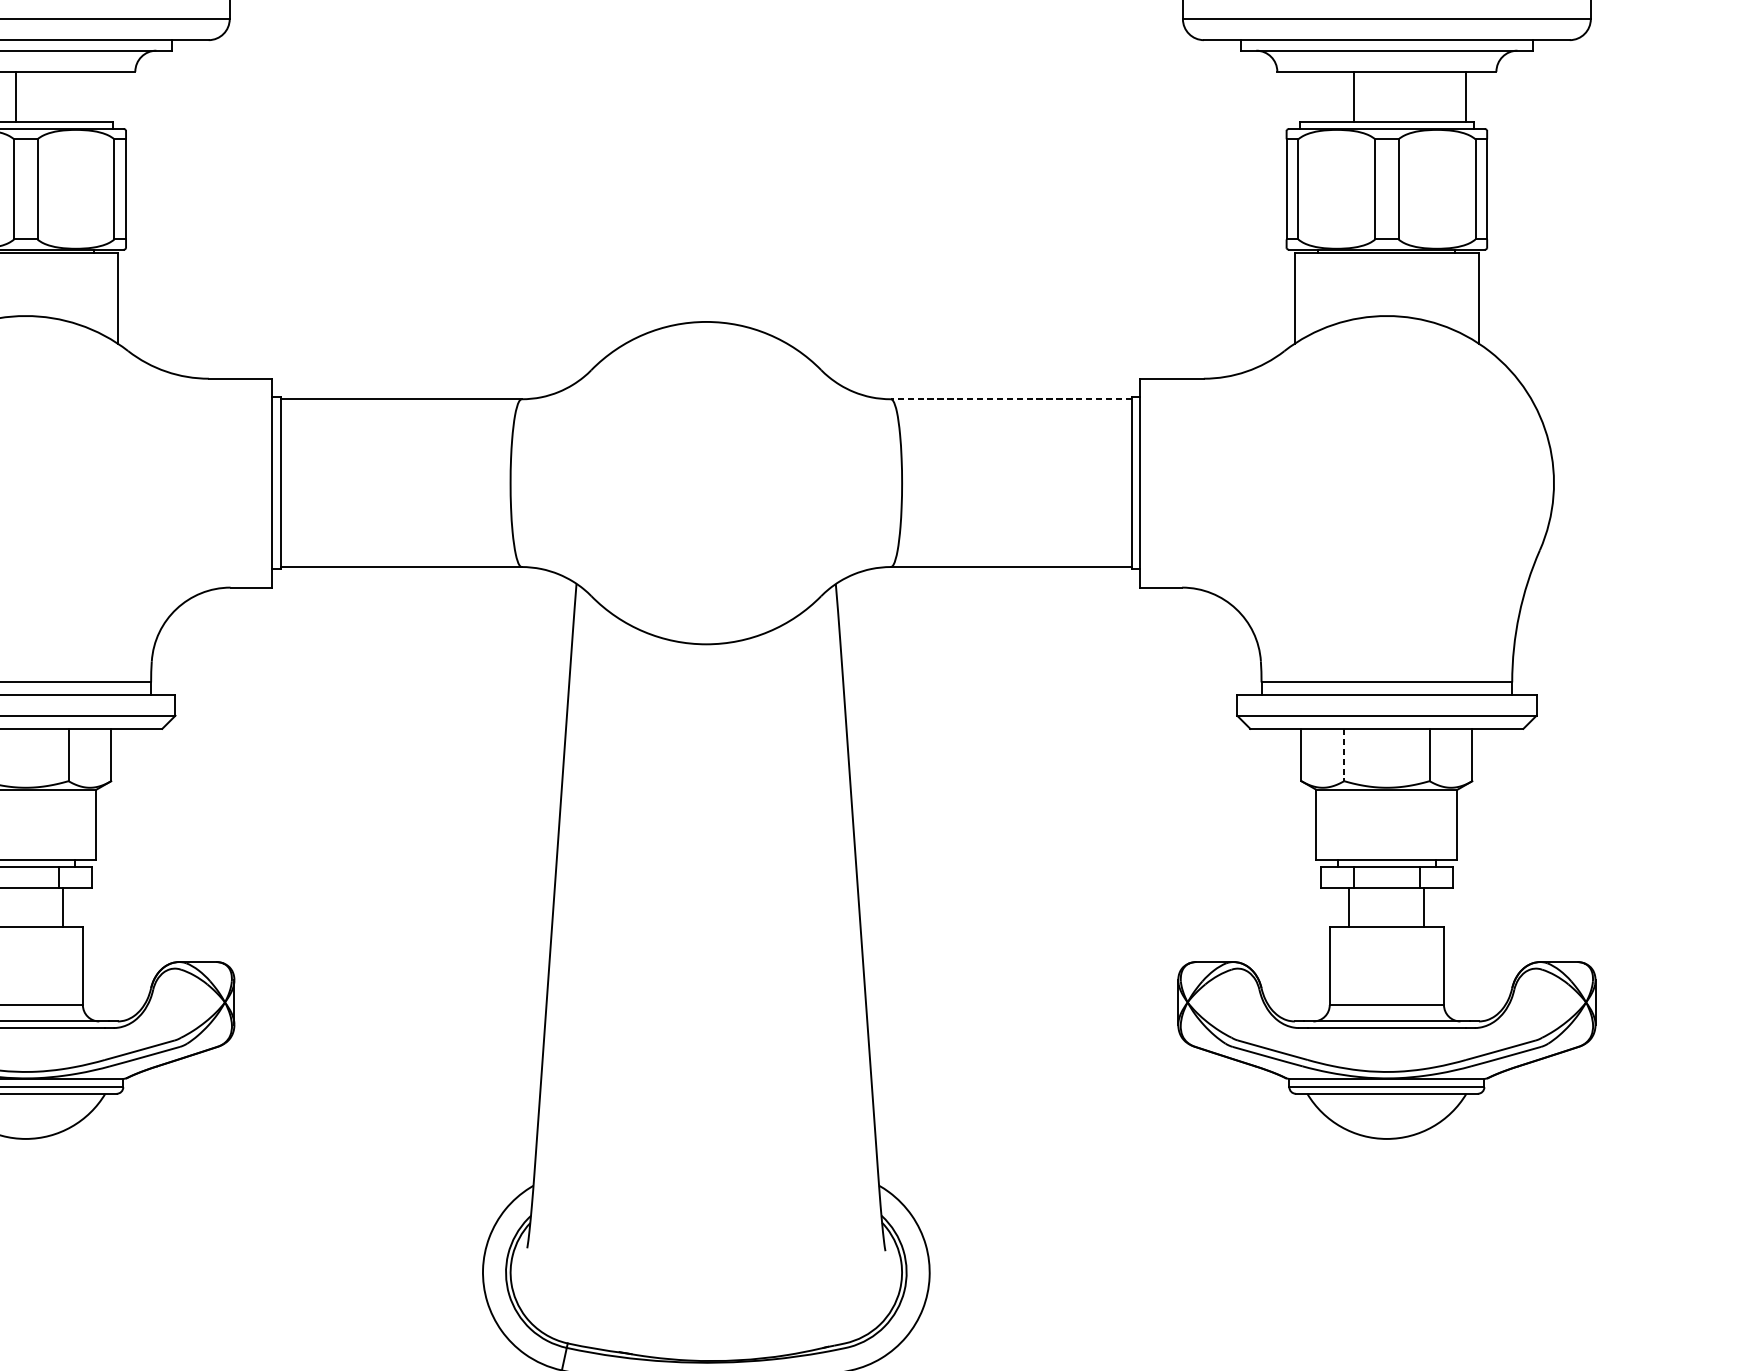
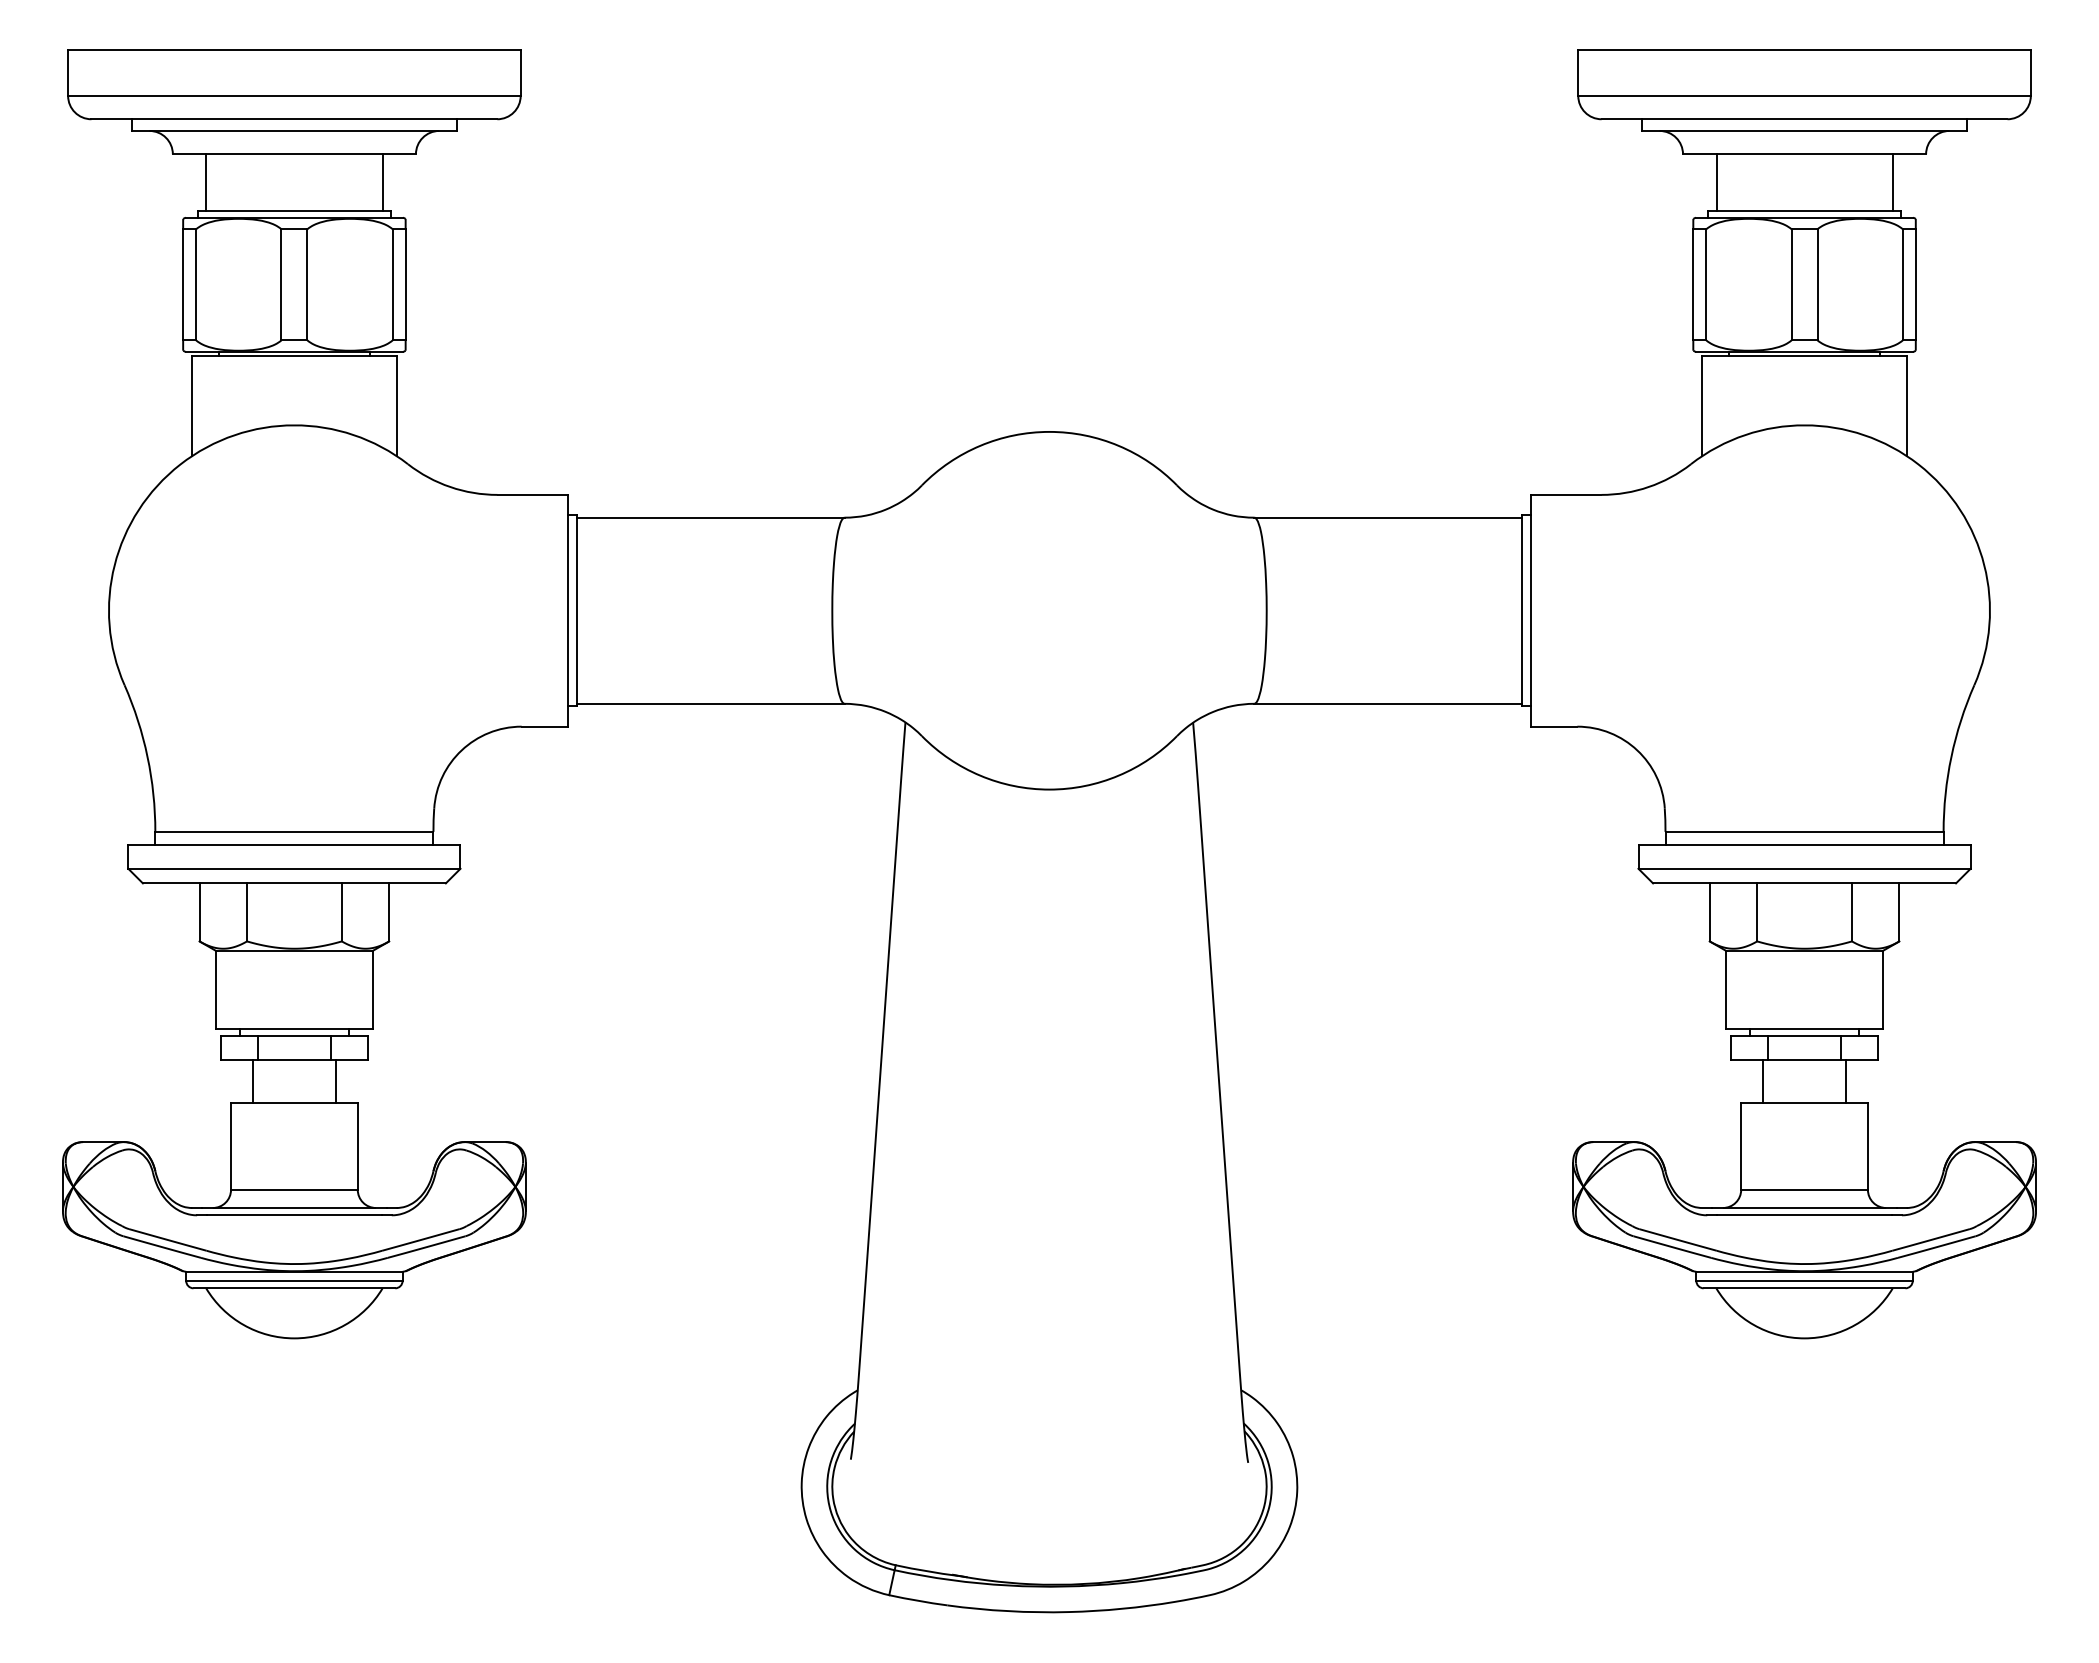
line: (15, 97) -> (382, 182), moved
line: (1354, 97) -> (1716, 182), moved
line: (1011, 399) -> (1388, 517), dashed -> solid
line: (1344, 755) -> (1757, 912), dashed -> solid

